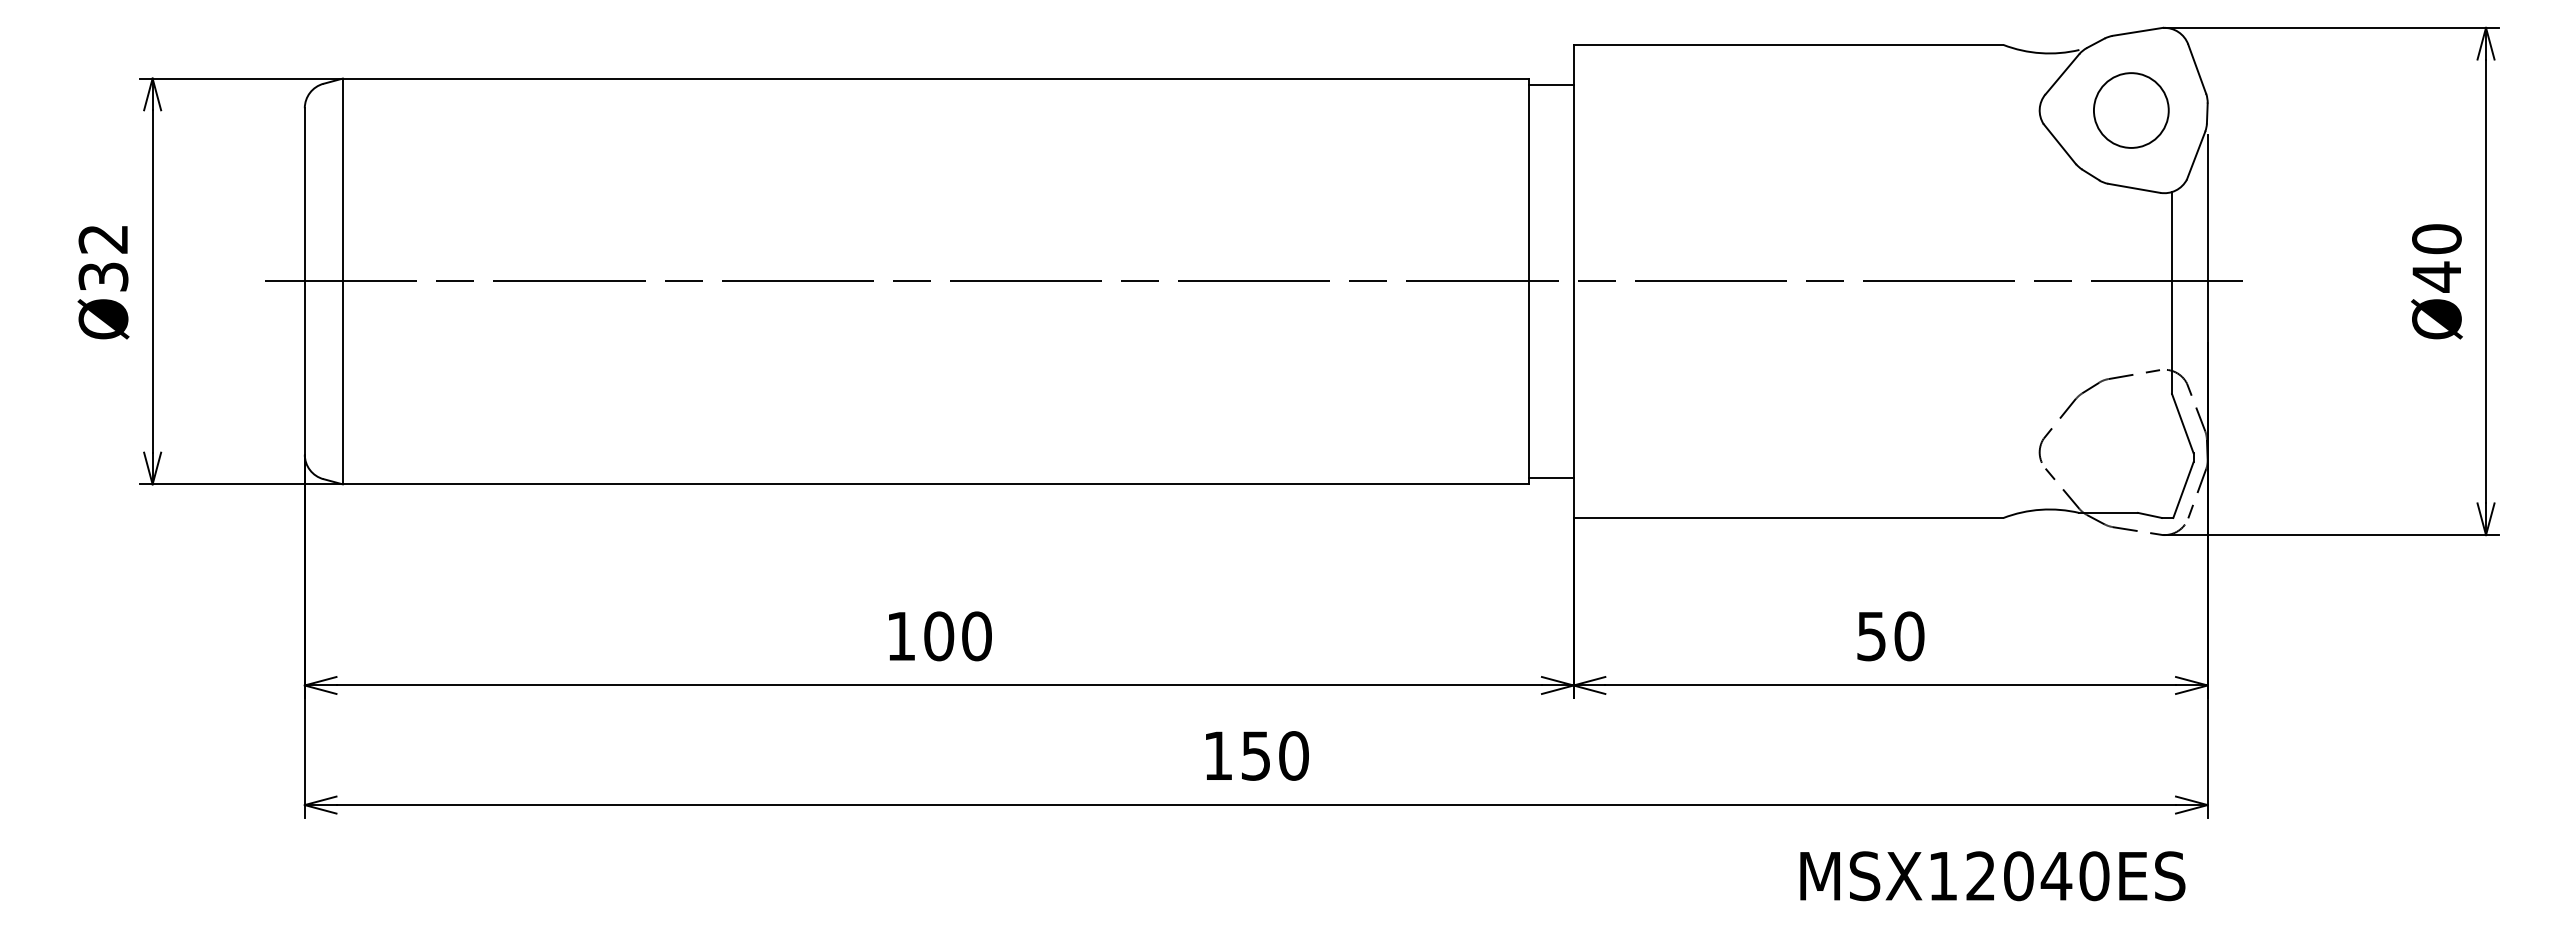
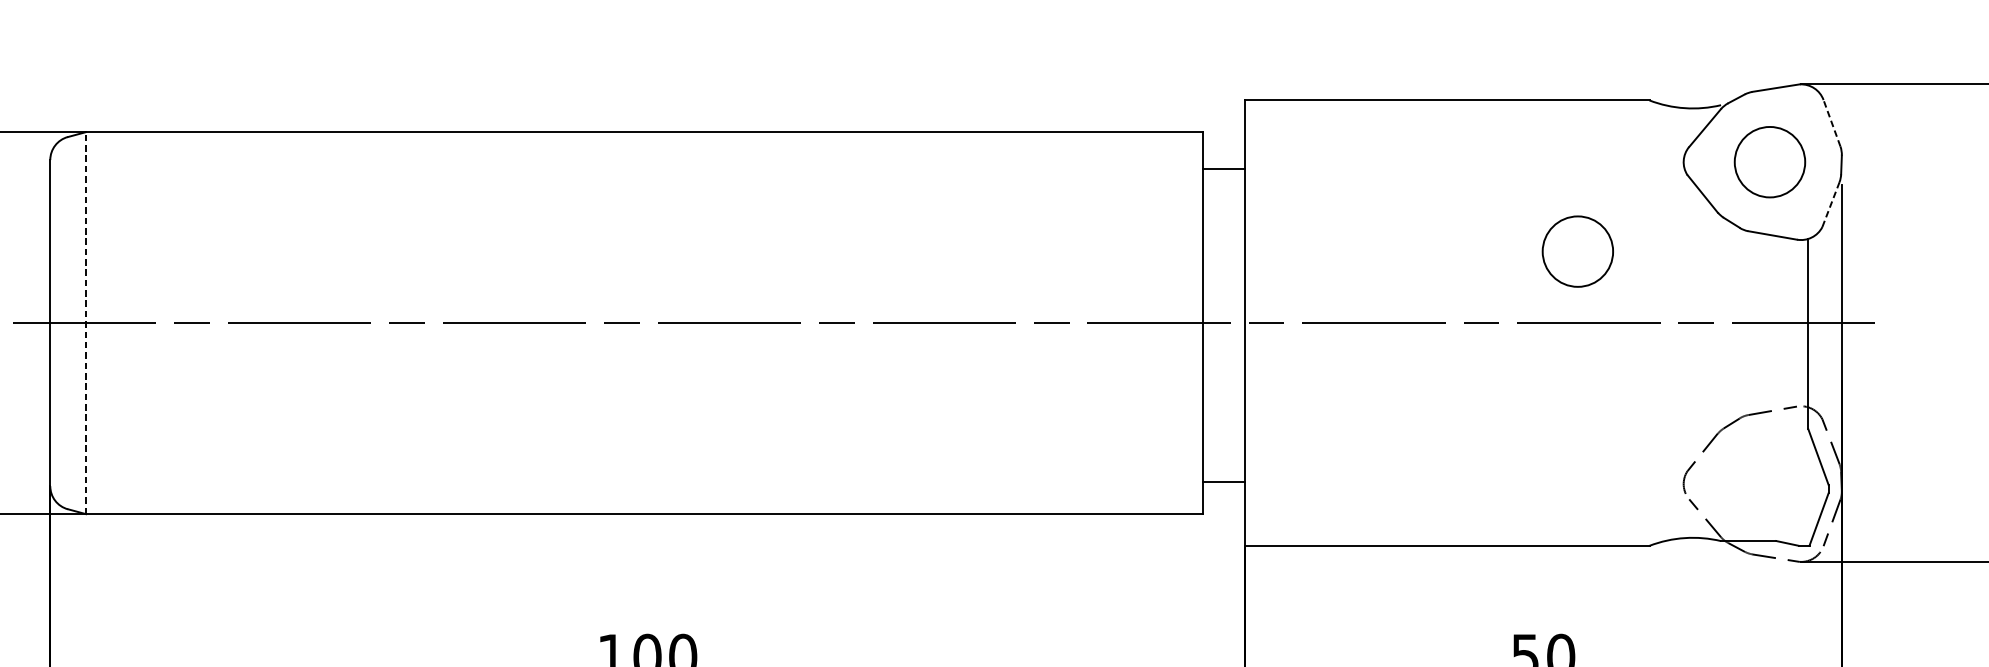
line: (2197, 68) -> (1832, 122), solid -> dashed
line: (1551, 84) -> (1224, 168), moved
line: (2196, 155) -> (1831, 204), solid -> dashed
circle: (1927, 205) -> (1578, 251), added
line: (342, 281) -> (85, 323), solid -> dashed
line: (1551, 478) -> (1224, 482), moved

